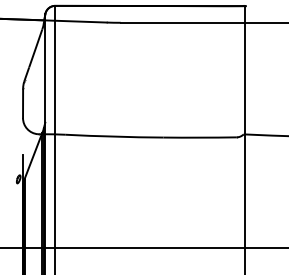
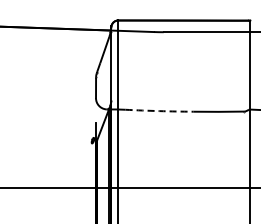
arc: (114, 137) -> (159, 111), solid -> dashed

